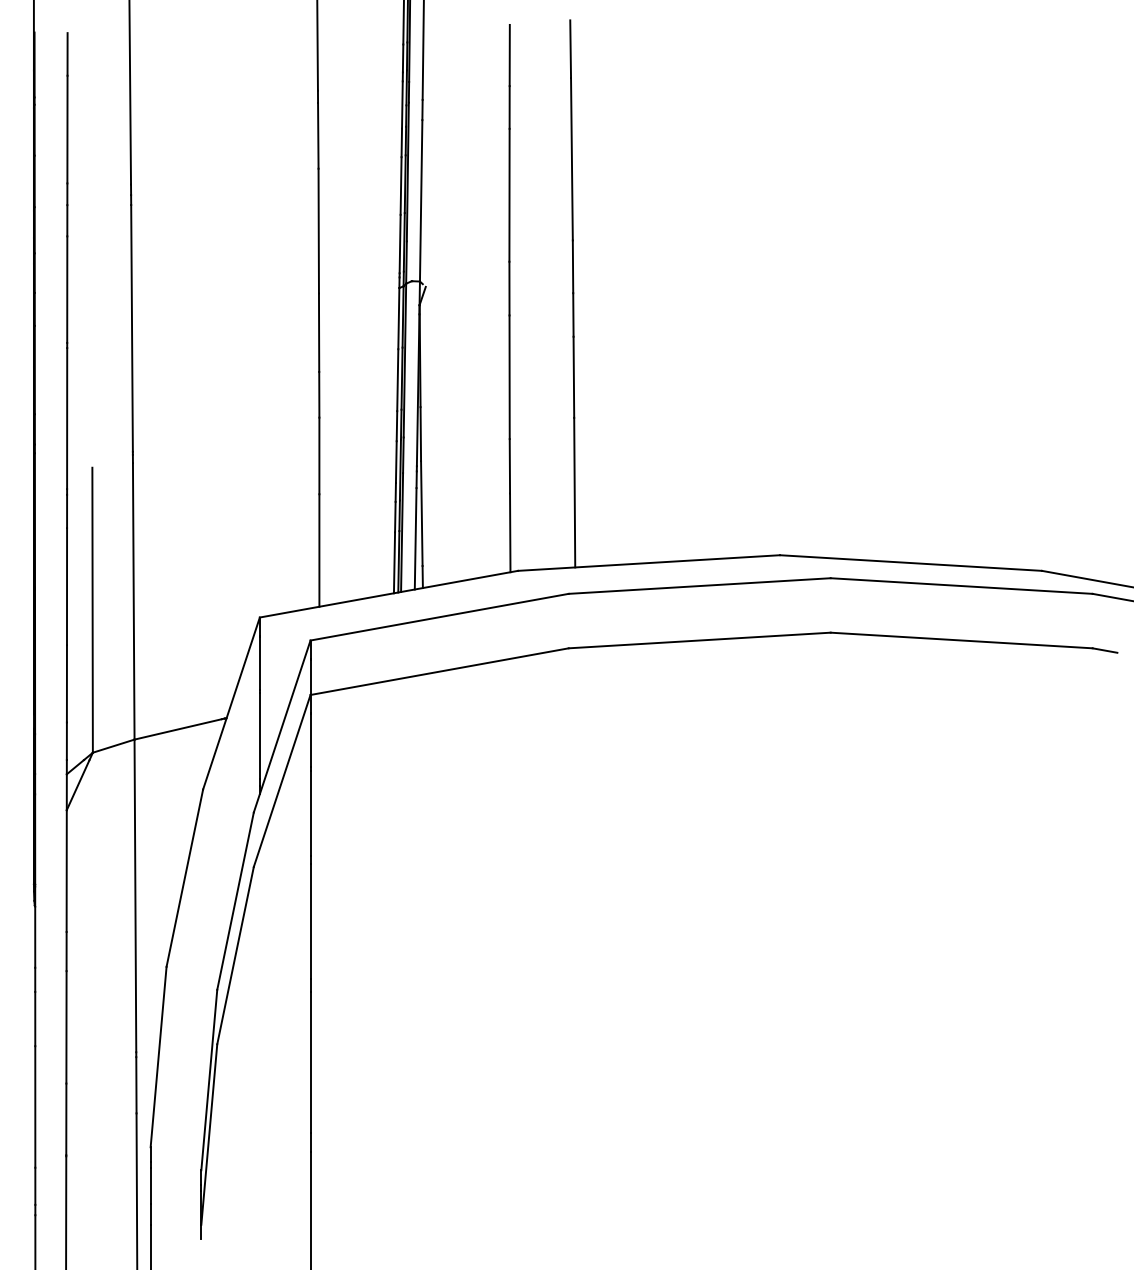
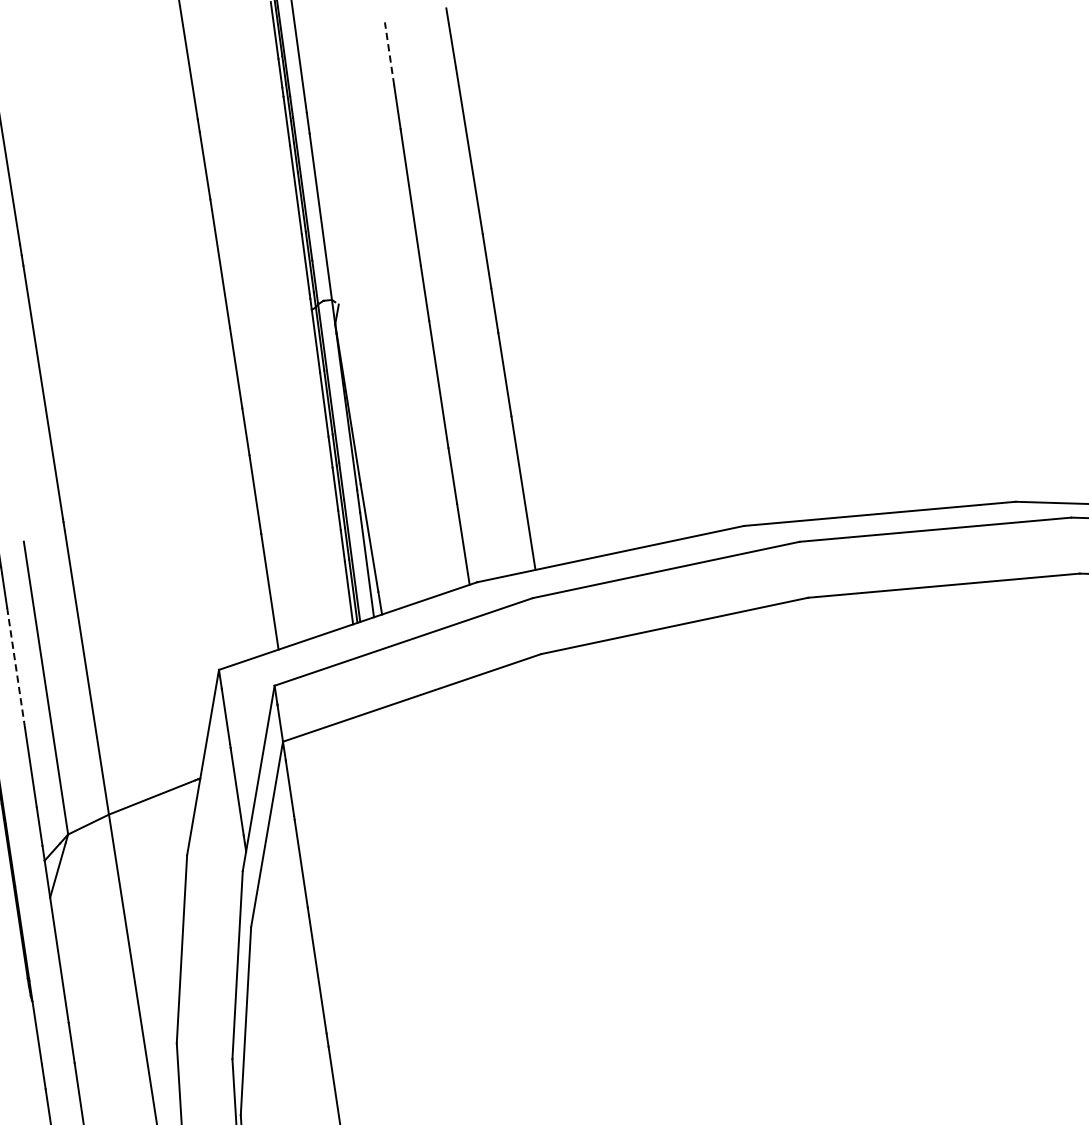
line: (509, 55) -> (389, 53), solid -> dashed
line: (67, 586) -> (16, 667), solid -> dashed

